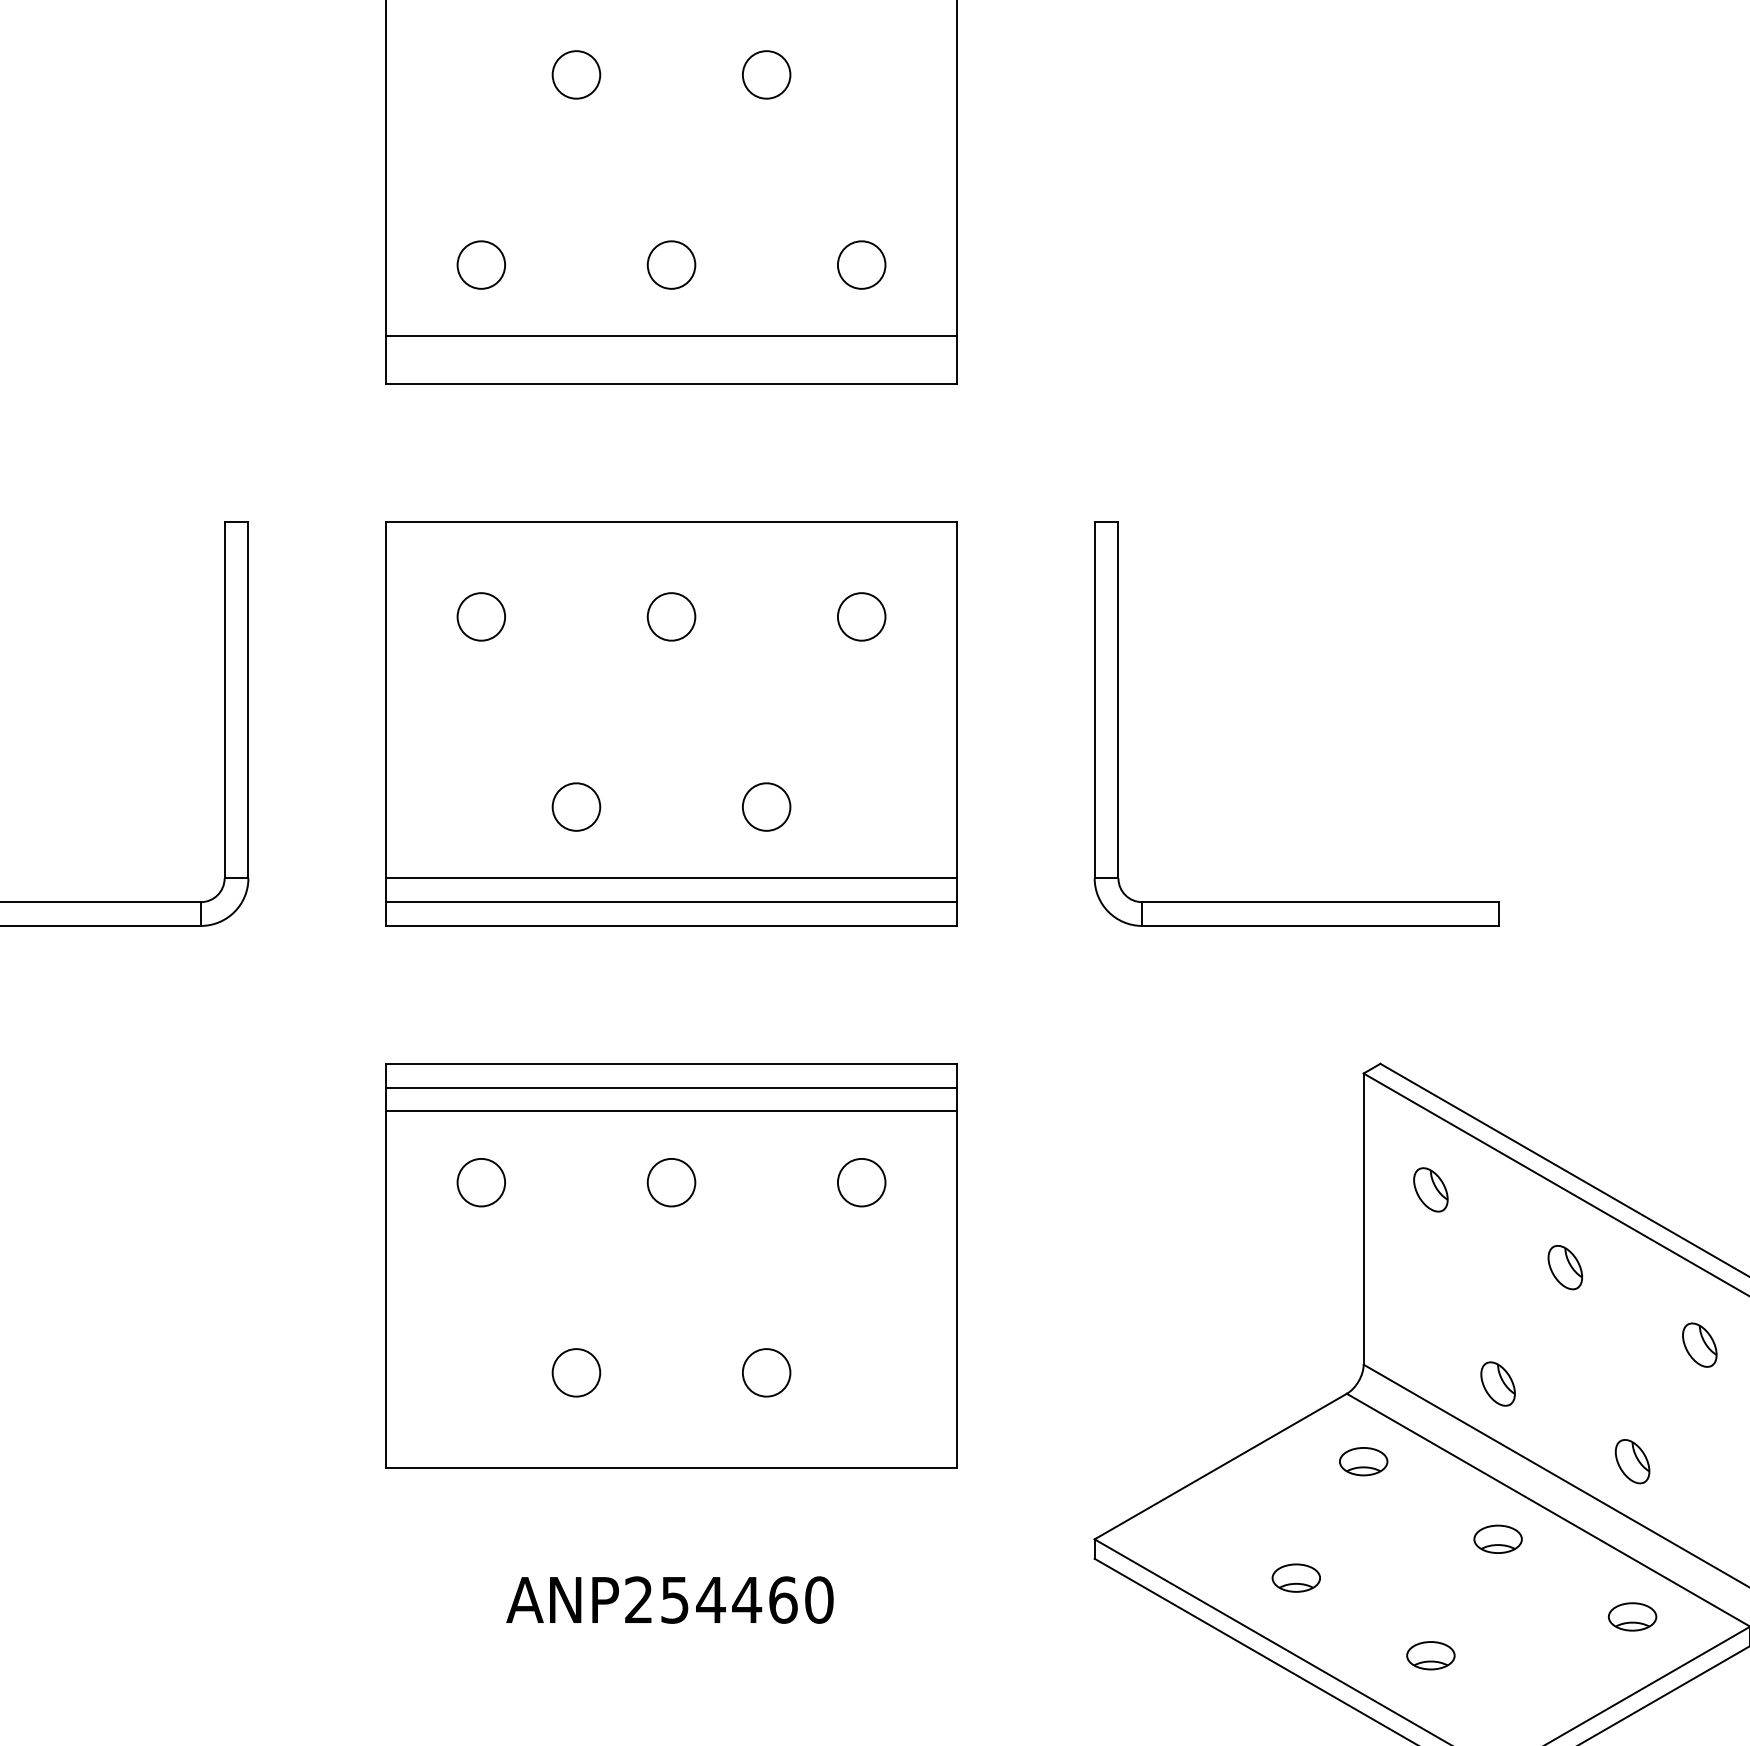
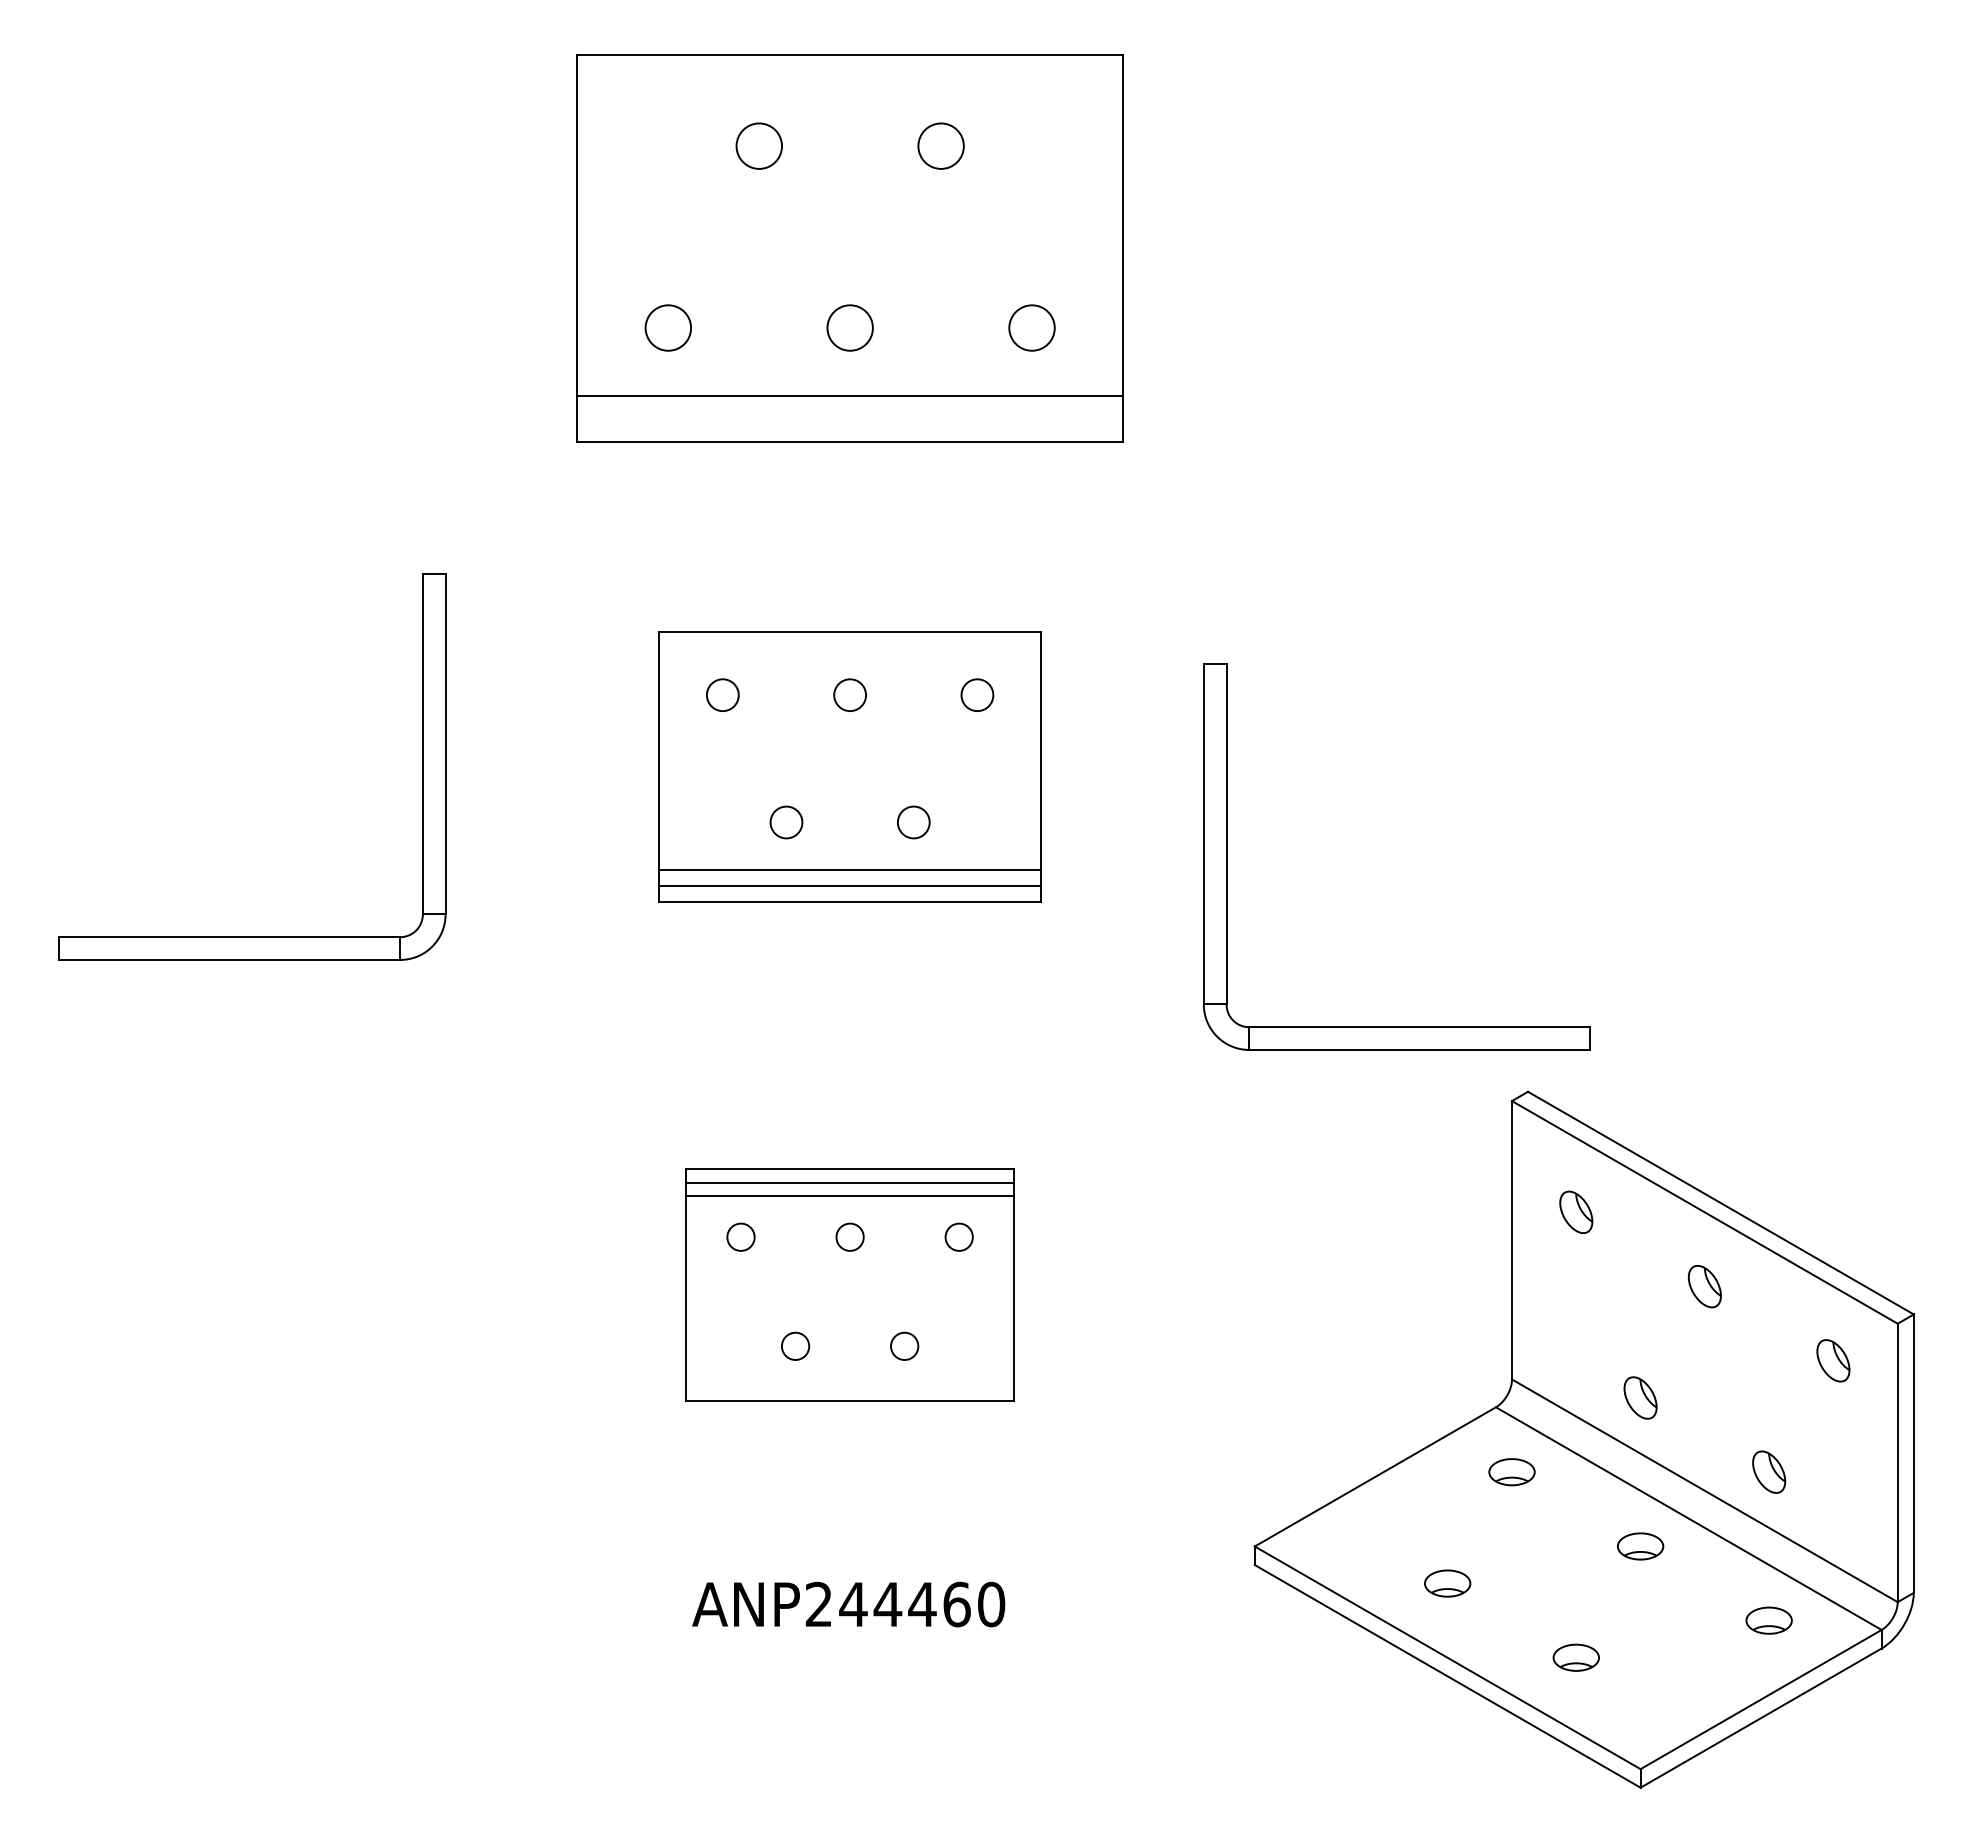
part: (670, 723) -> (849, 766), size x0.7
part: (1119, 723) -> (1227, 856), moved
part: (670, 1265) -> (849, 1284), size x0.6
text: (674, 1600) -> (853, 1604), ANP254460 -> ANP244460

